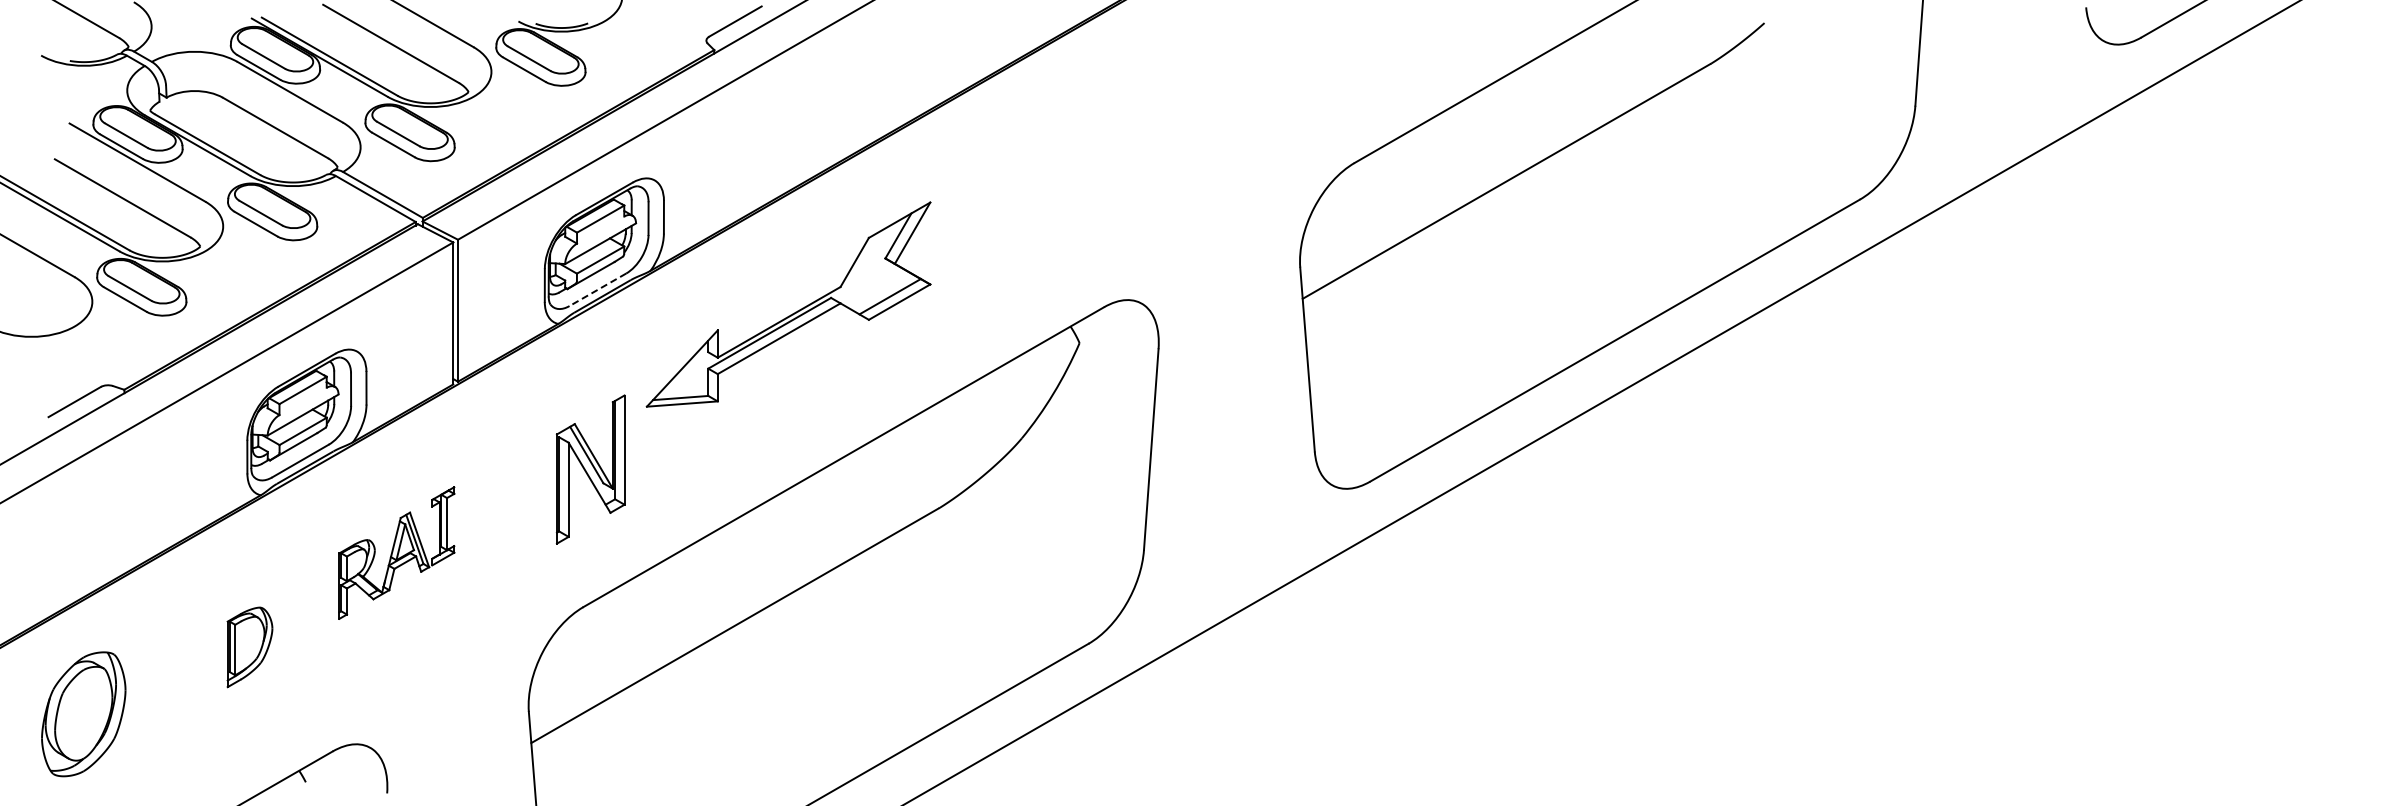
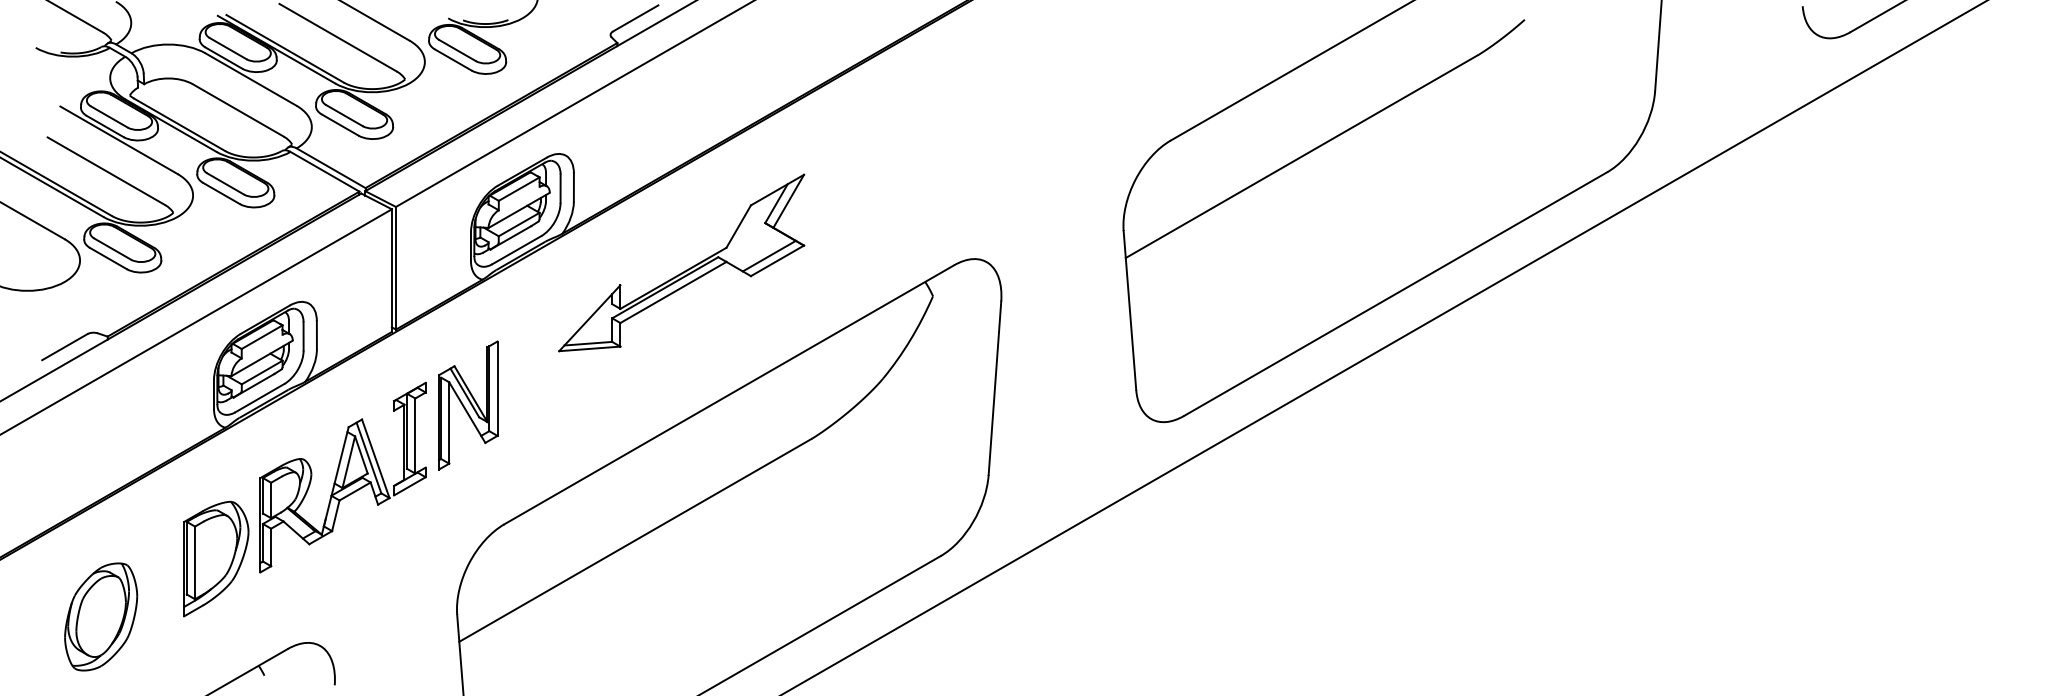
line: (597, 289) -> (516, 249), dashed -> solid
part: (590, 469) -> (468, 405), moved
part: (396, 552) -> (342, 477), size x1.67
part: (249, 647) -> (215, 559), size x1.67
part: (83, 714) -> (100, 617), moved

